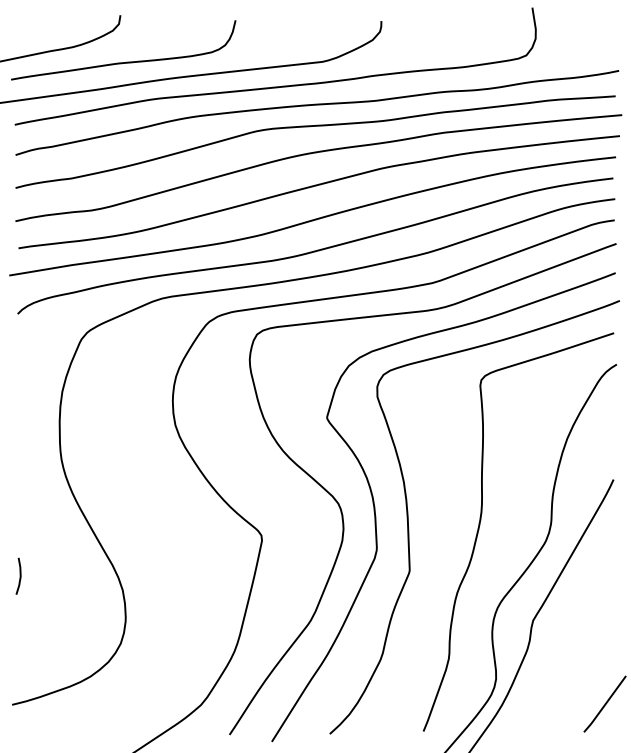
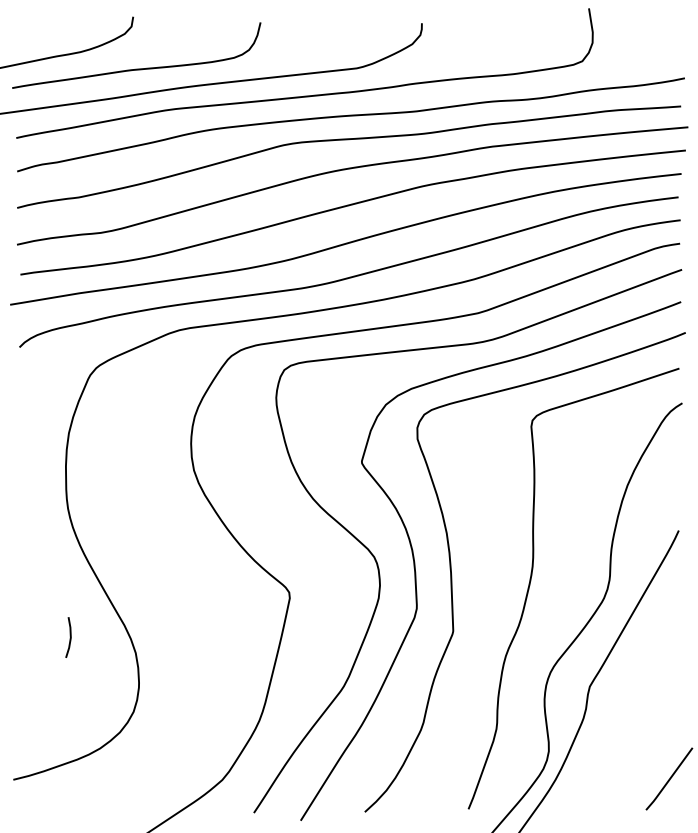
line: (19, 575) -> (69, 636), moved

